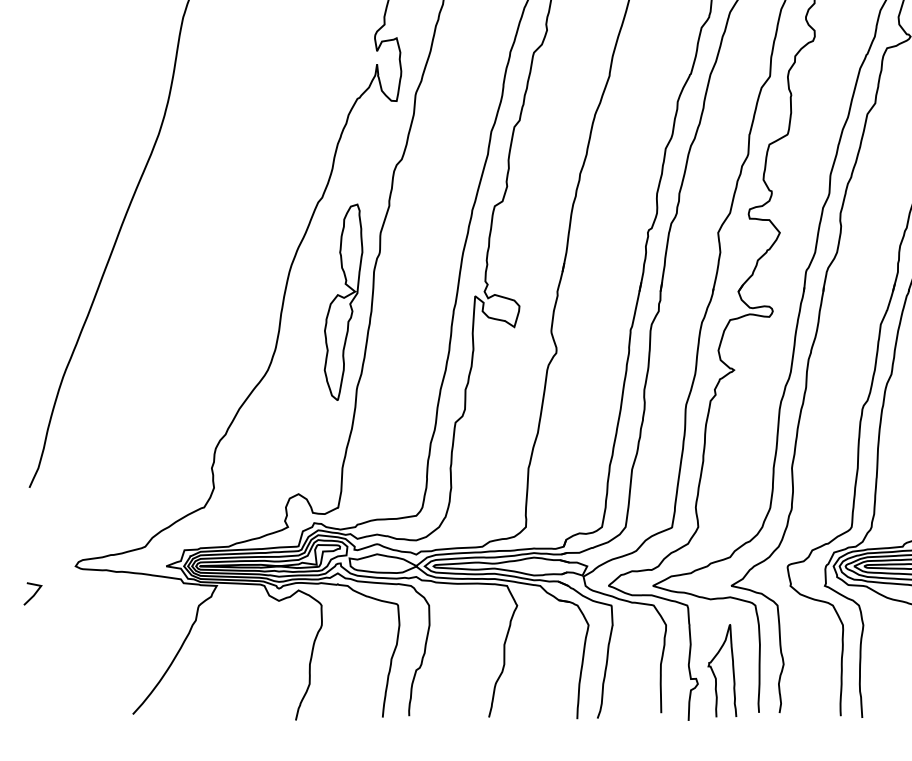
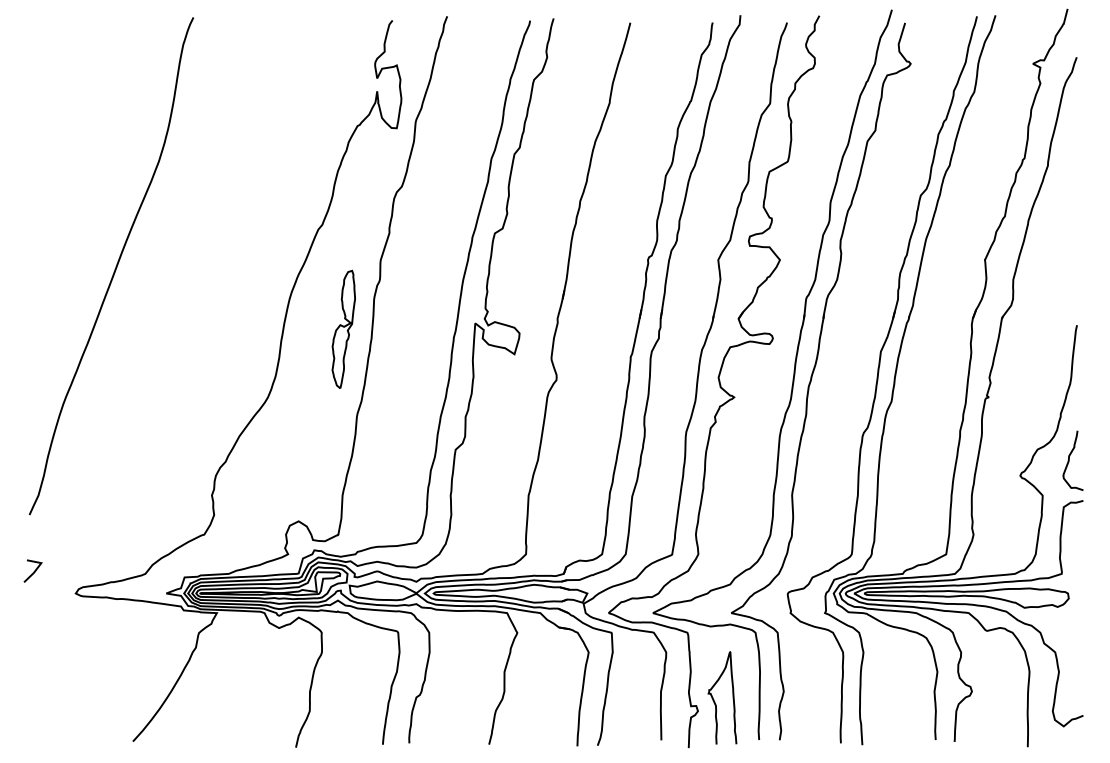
part: (343, 302) -> (343, 329), size x0.6
line: (33, 594) -> (33, 571), moved

